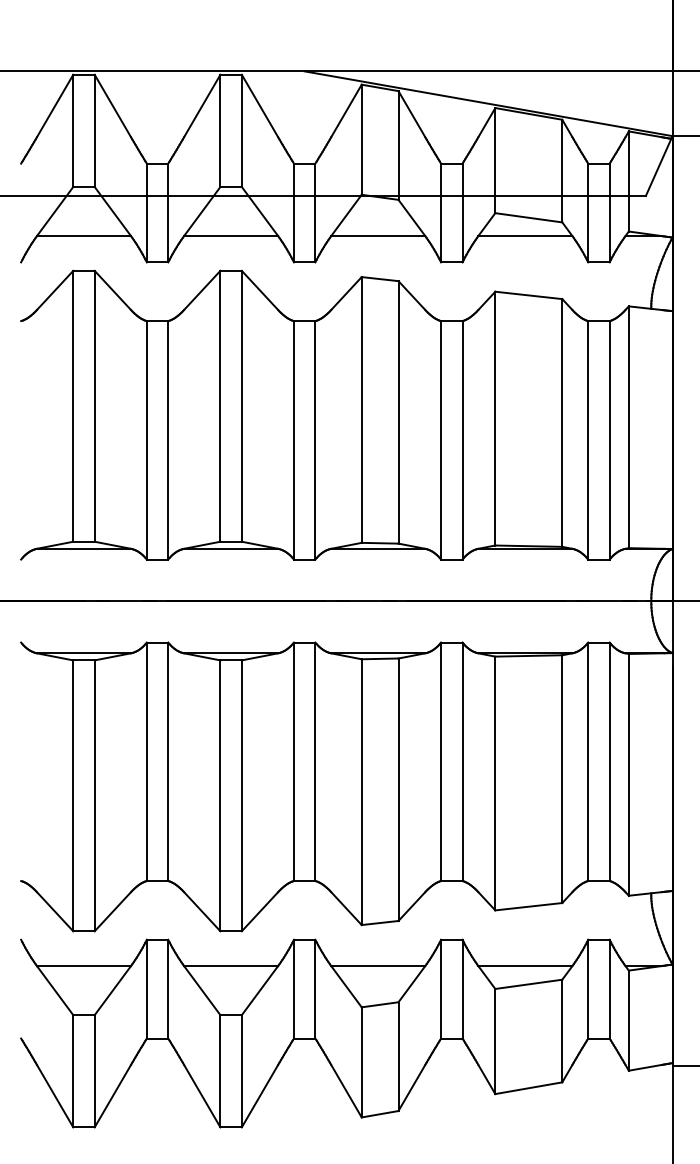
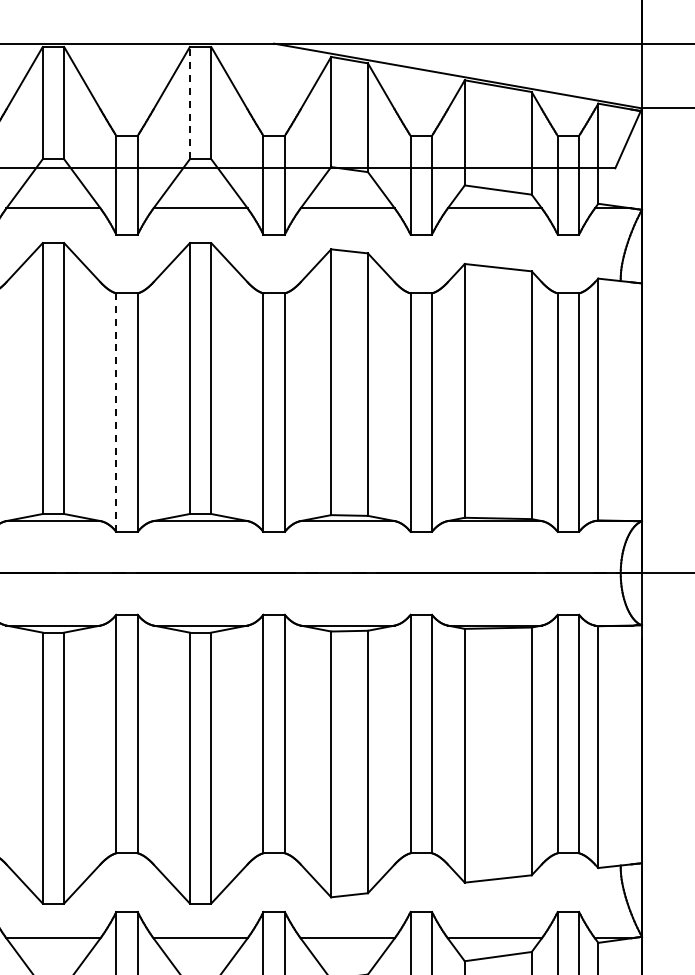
line: (220, 130) -> (189, 102), solid -> dashed
line: (146, 439) -> (115, 411), solid -> dashed

